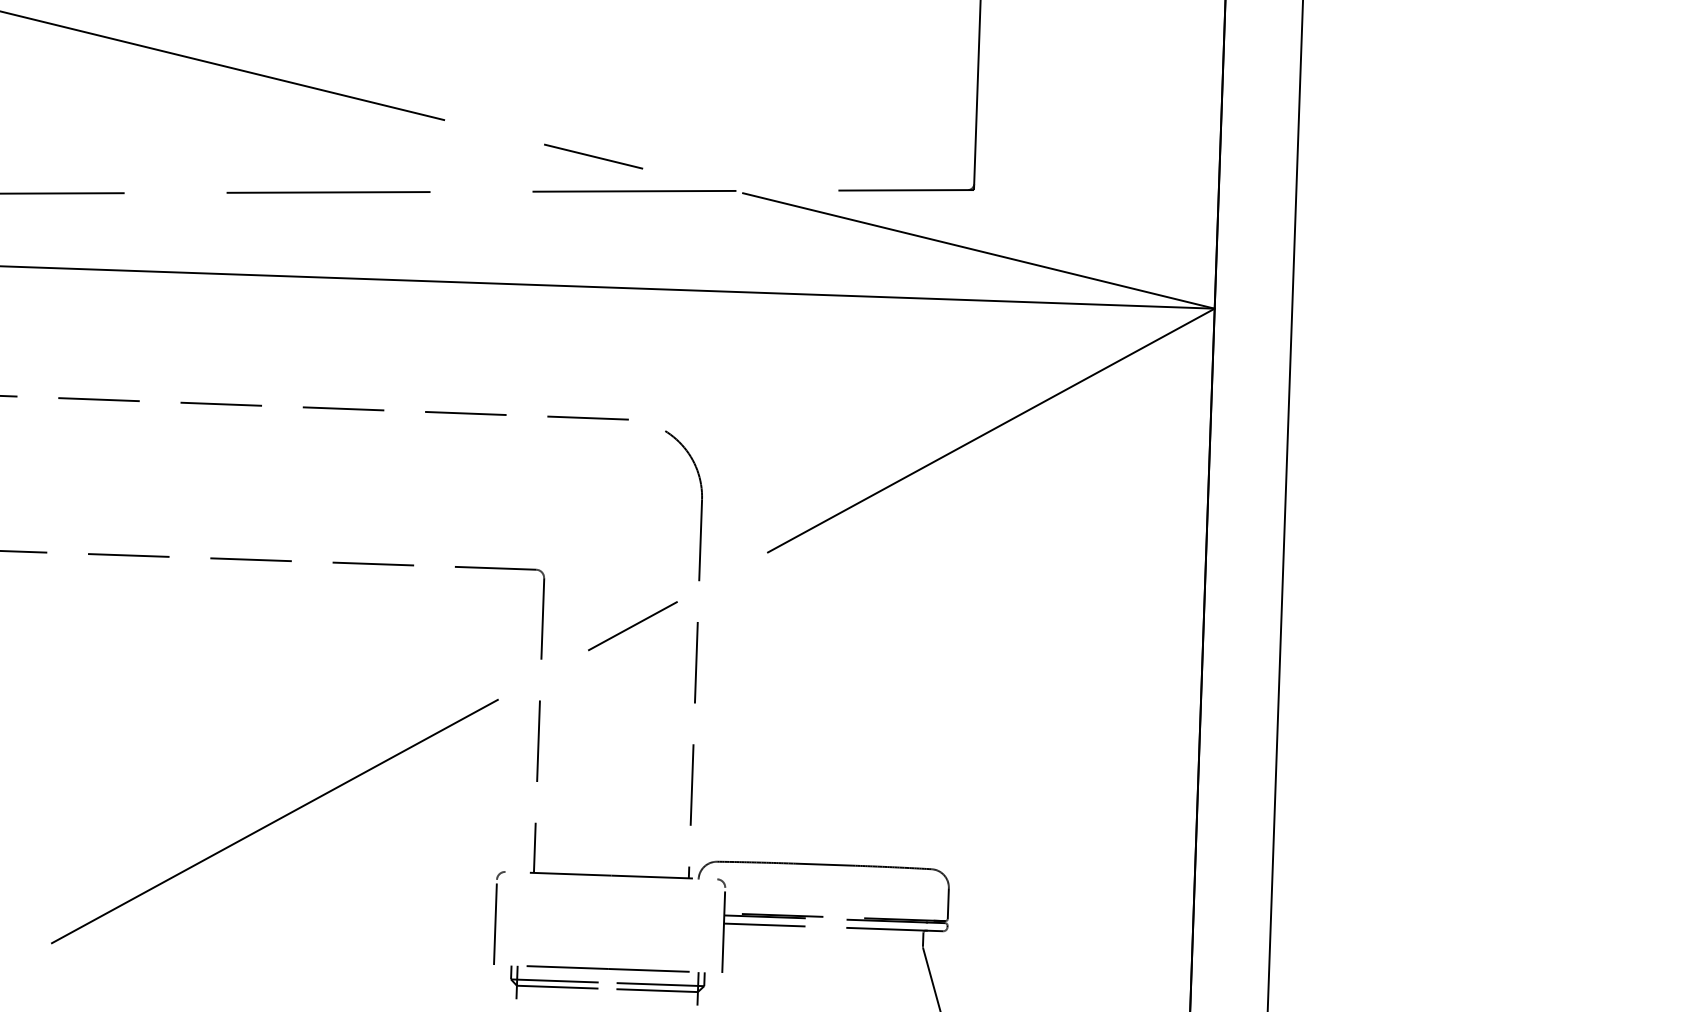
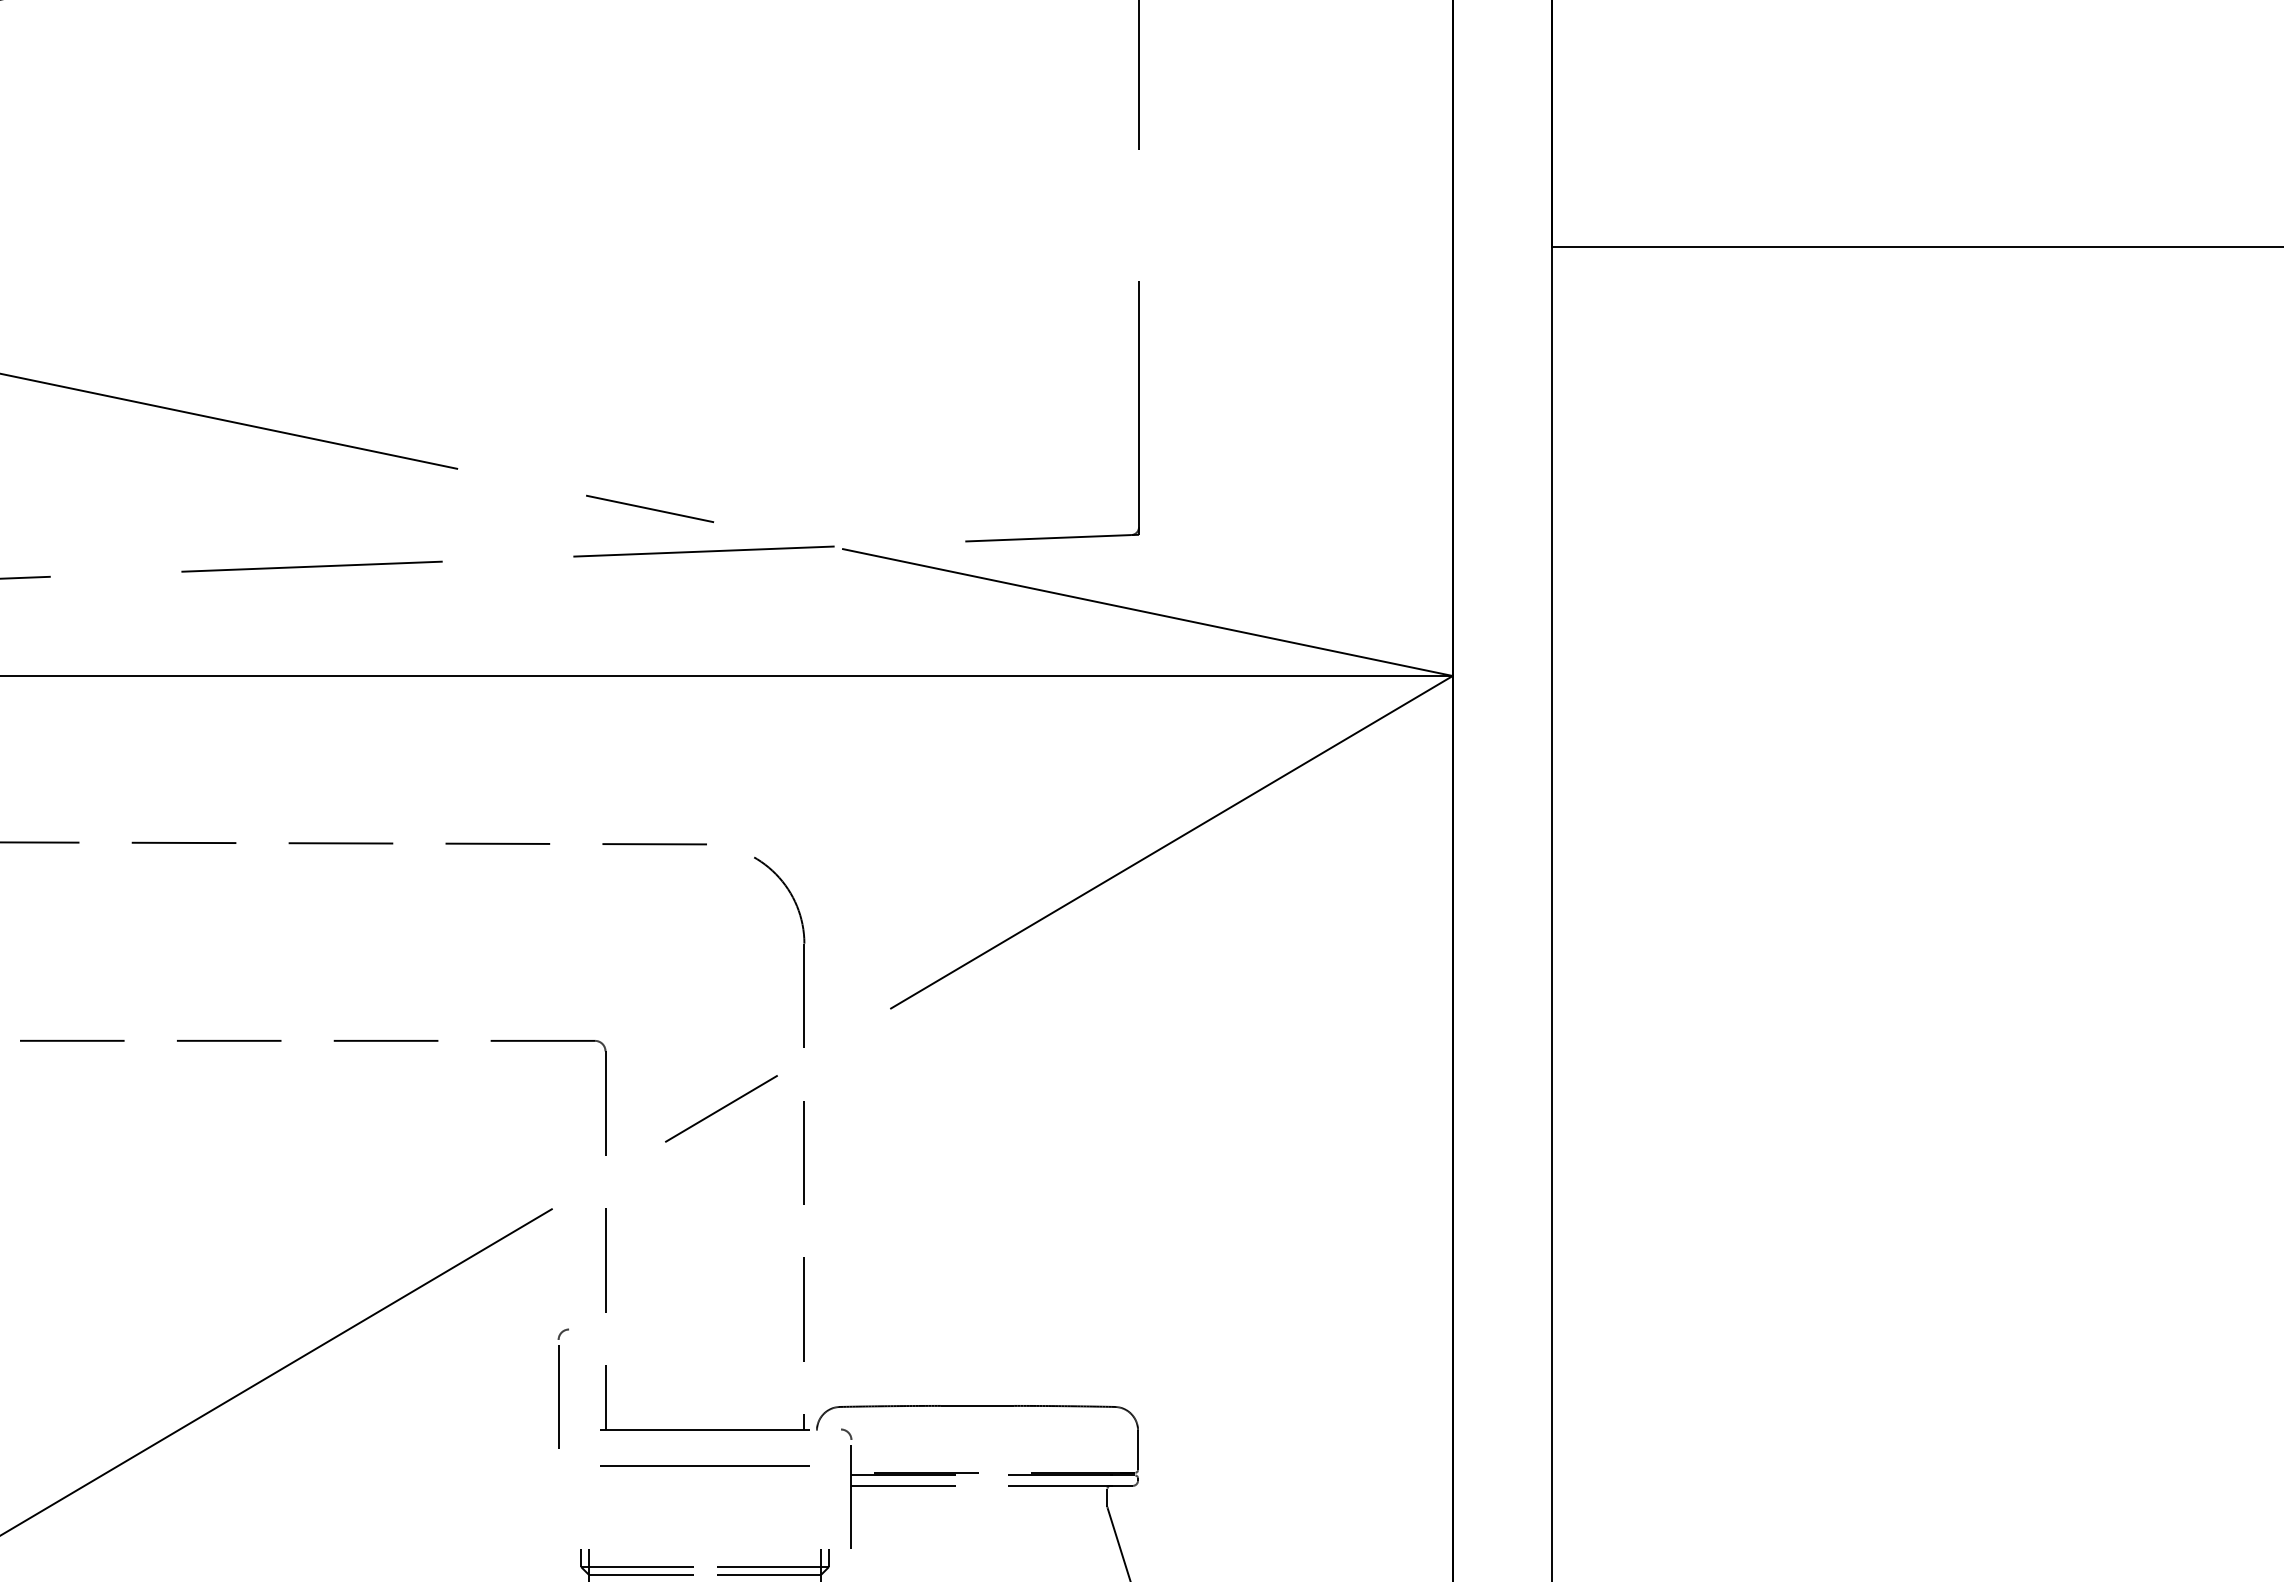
part: (498, 917) -> (562, 1388), moved
line: (607, 968) -> (704, 1465), moved

